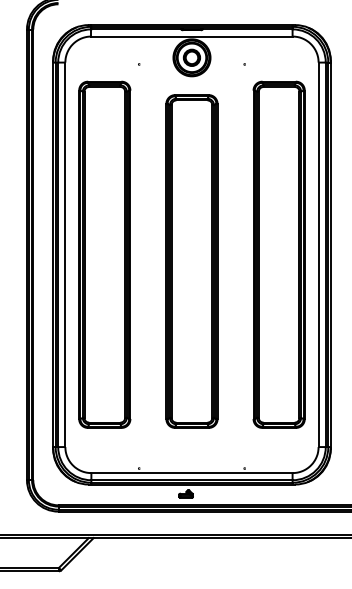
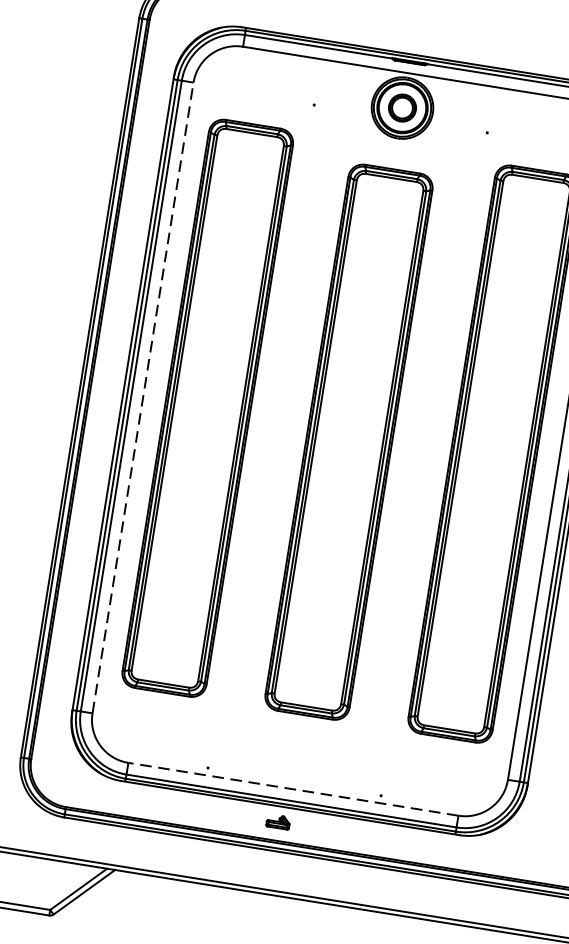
line: (65, 254) -> (143, 397), solid -> dashed
line: (191, 473) -> (292, 789), solid -> dashed

